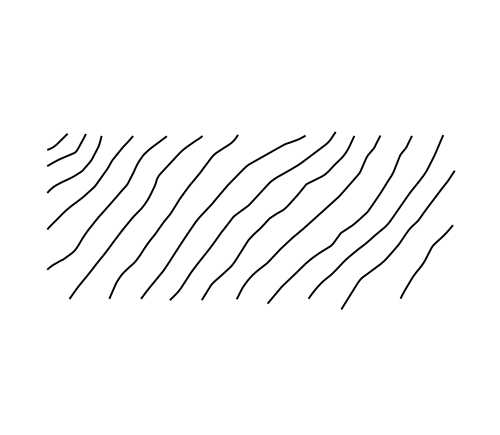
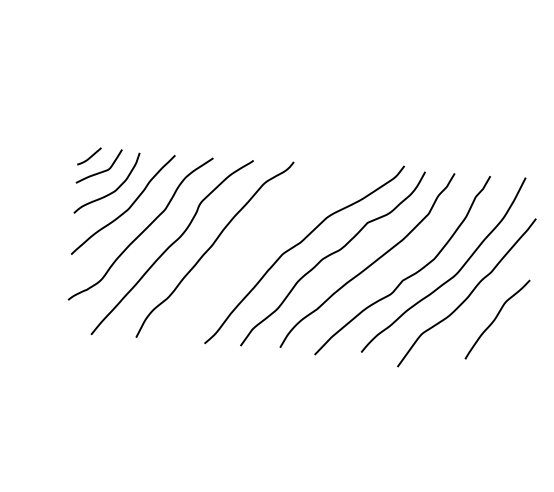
curve: (210, 207) -> (257, 241), removed

